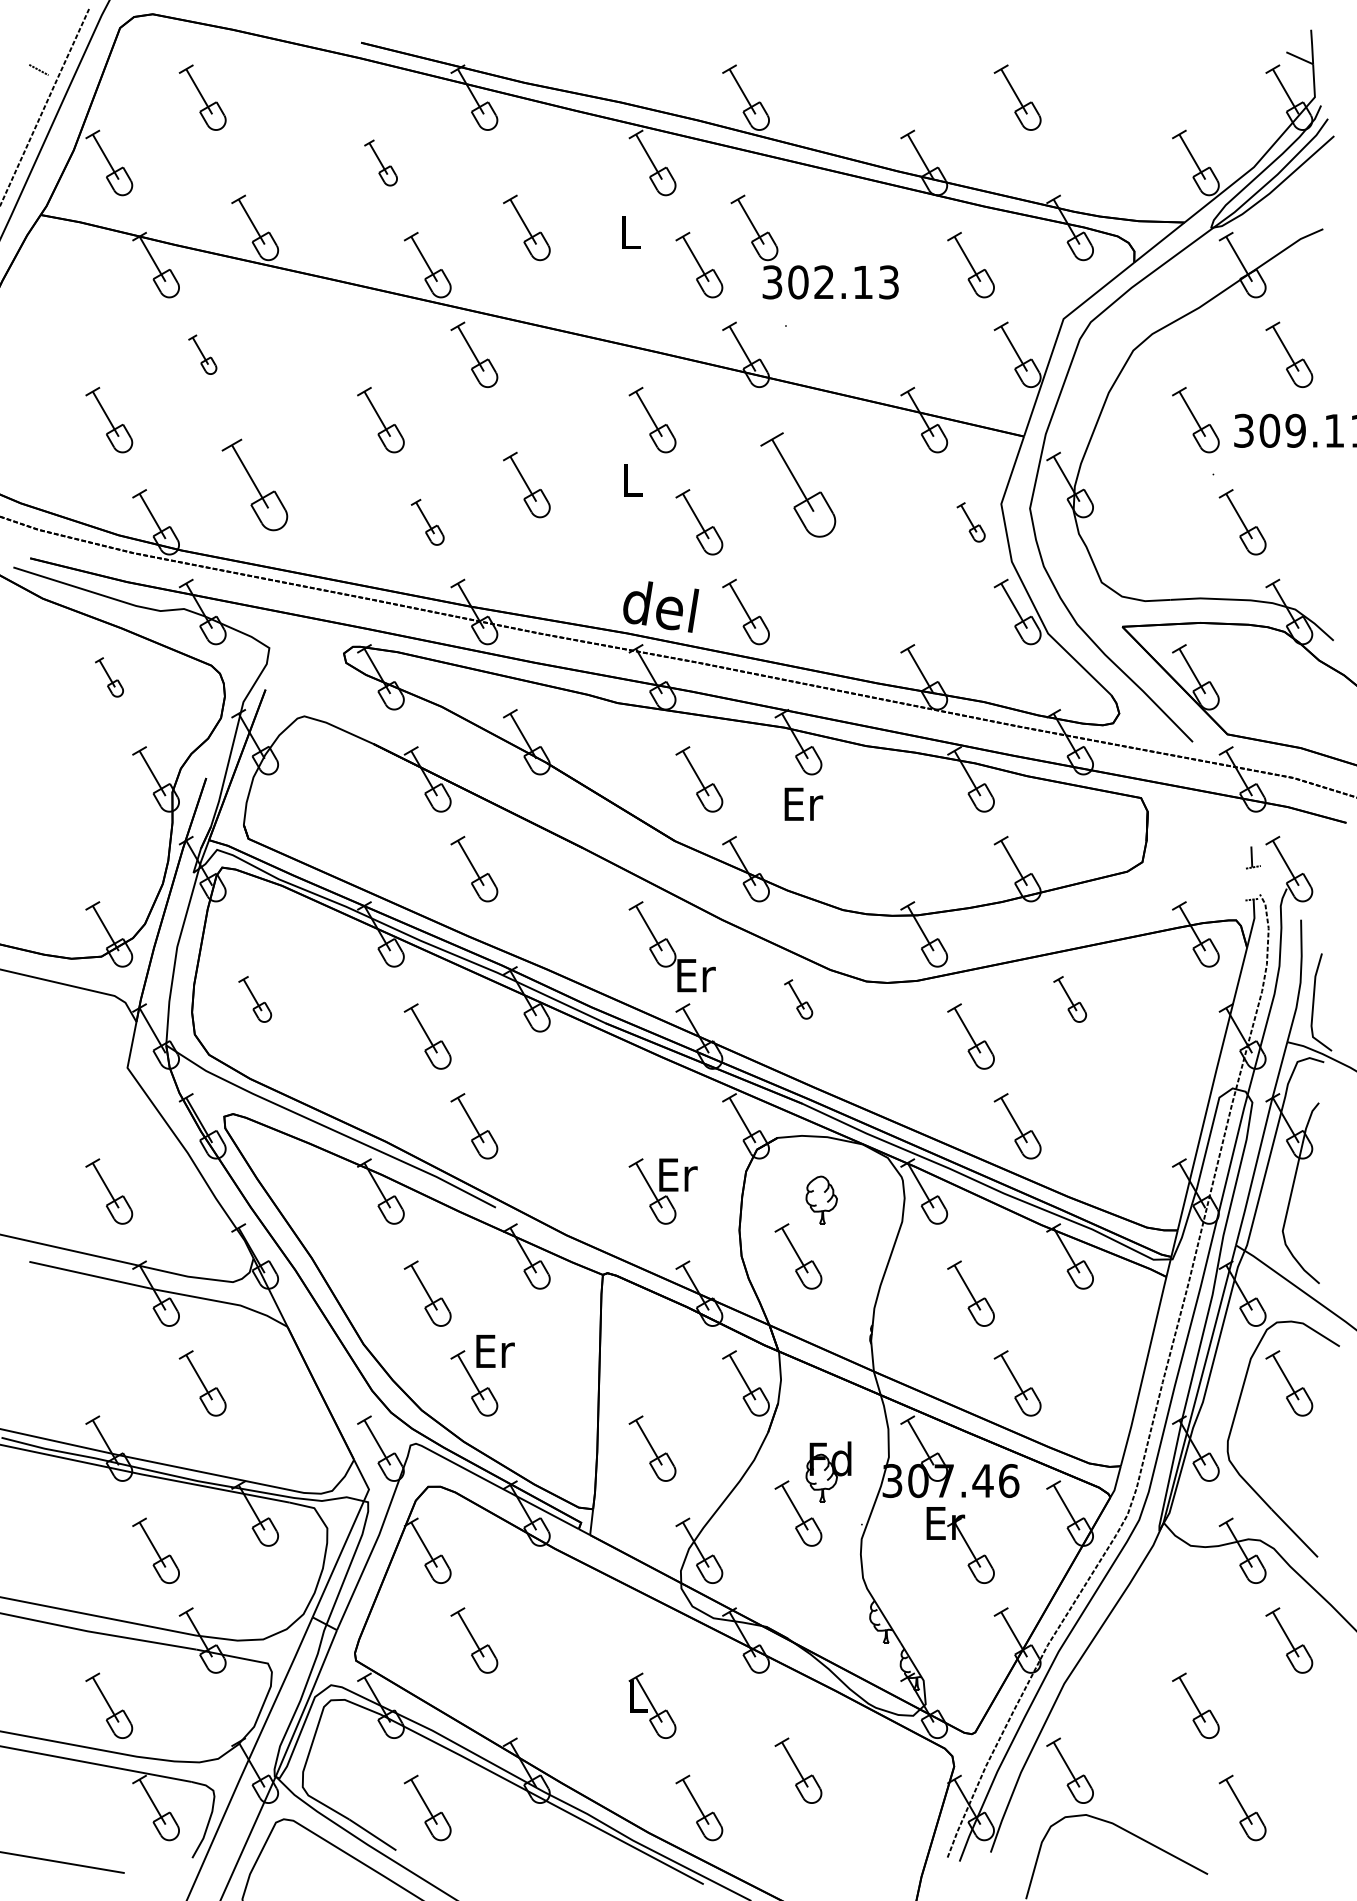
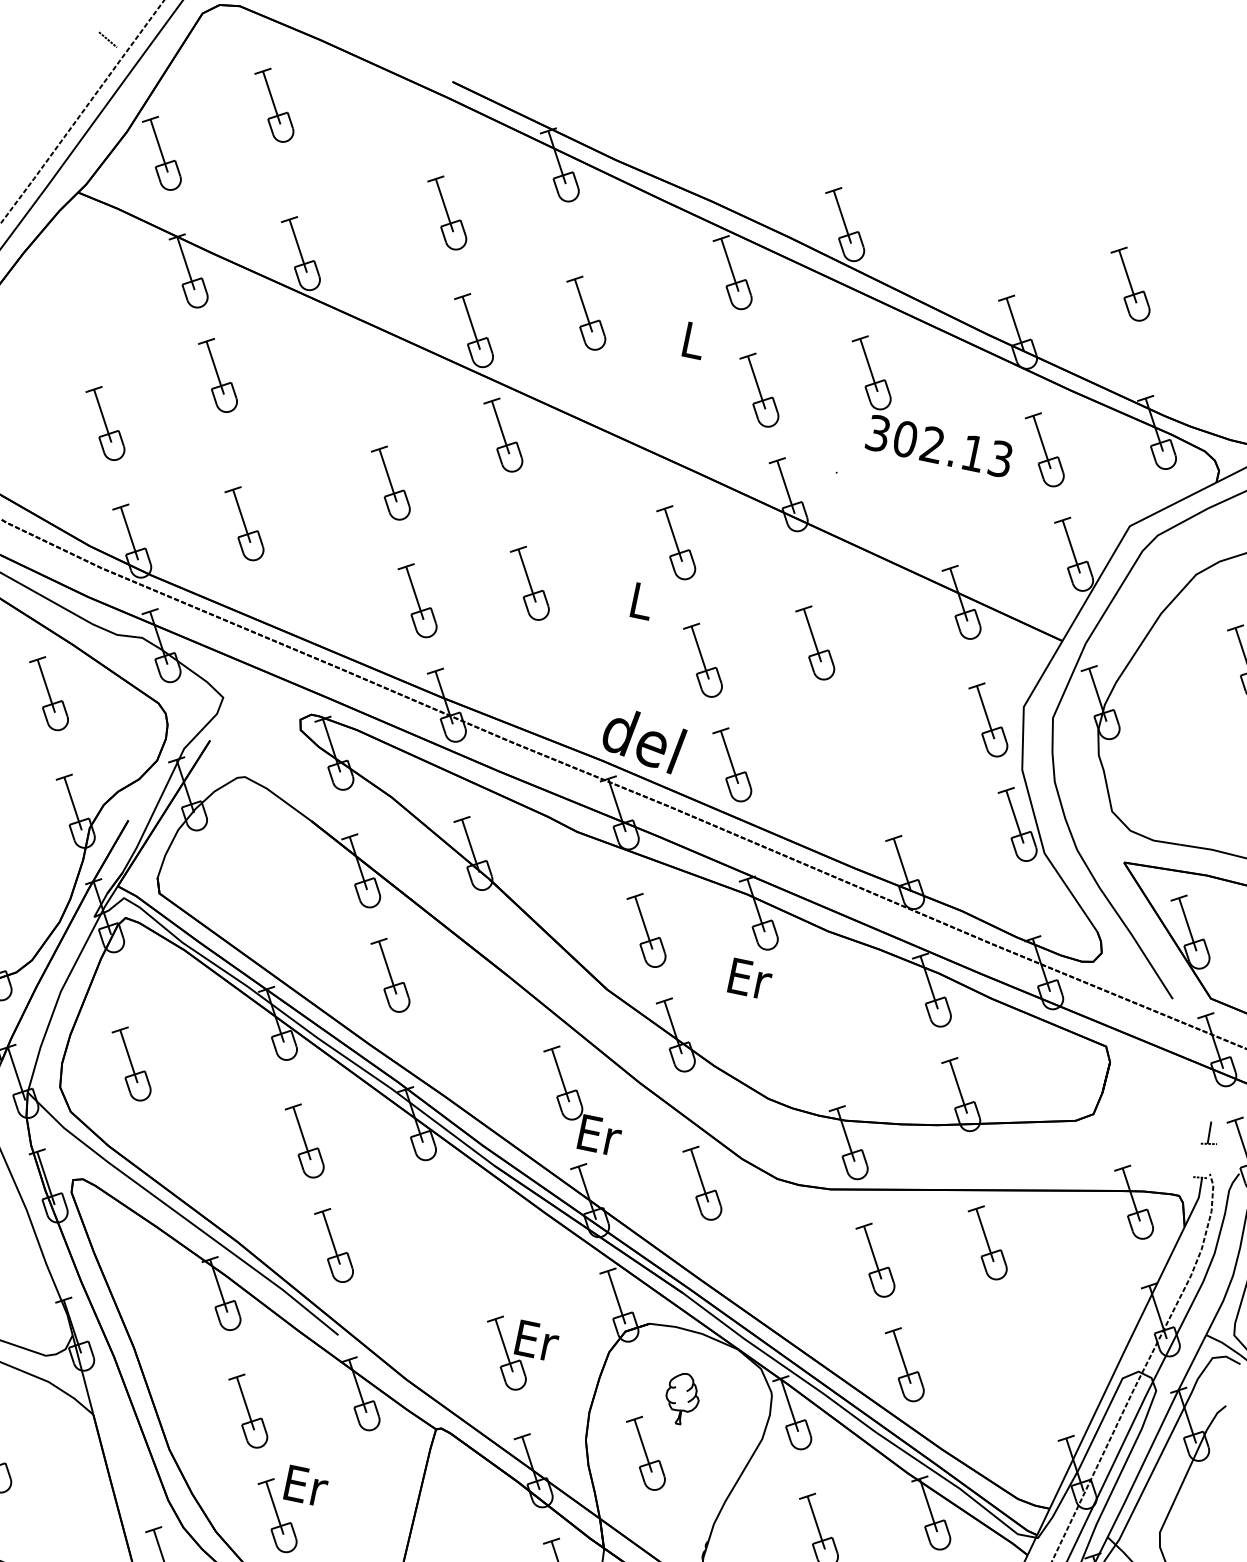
part: (380, 162) -> (446, 211), size x1.43
part: (819, 265) -> (931, 426), moved
part: (202, 354) -> (217, 374), size x1.67
part: (255, 484) -> (244, 522), size x0.71
part: (798, 484) -> (815, 641), size x0.62
part: (427, 522) -> (416, 600), size x1.43
part: (970, 522) -> (987, 719), size x1.67
part: (109, 677) -> (48, 693), size x1.67
part: (254, 999) -> (130, 1063), size x1.43
part: (798, 999) -> (702, 1182), size x1.67
part: (1069, 999) -> (986, 1242), size x1.43

